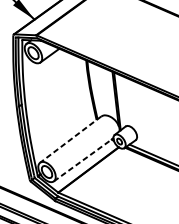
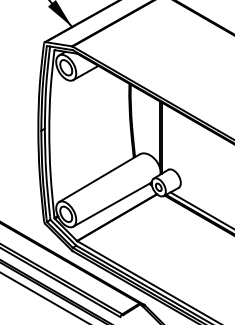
line: (70, 139) -> (99, 178), dashed -> solid
line: (83, 159) -> (112, 204), dashed -> solid

